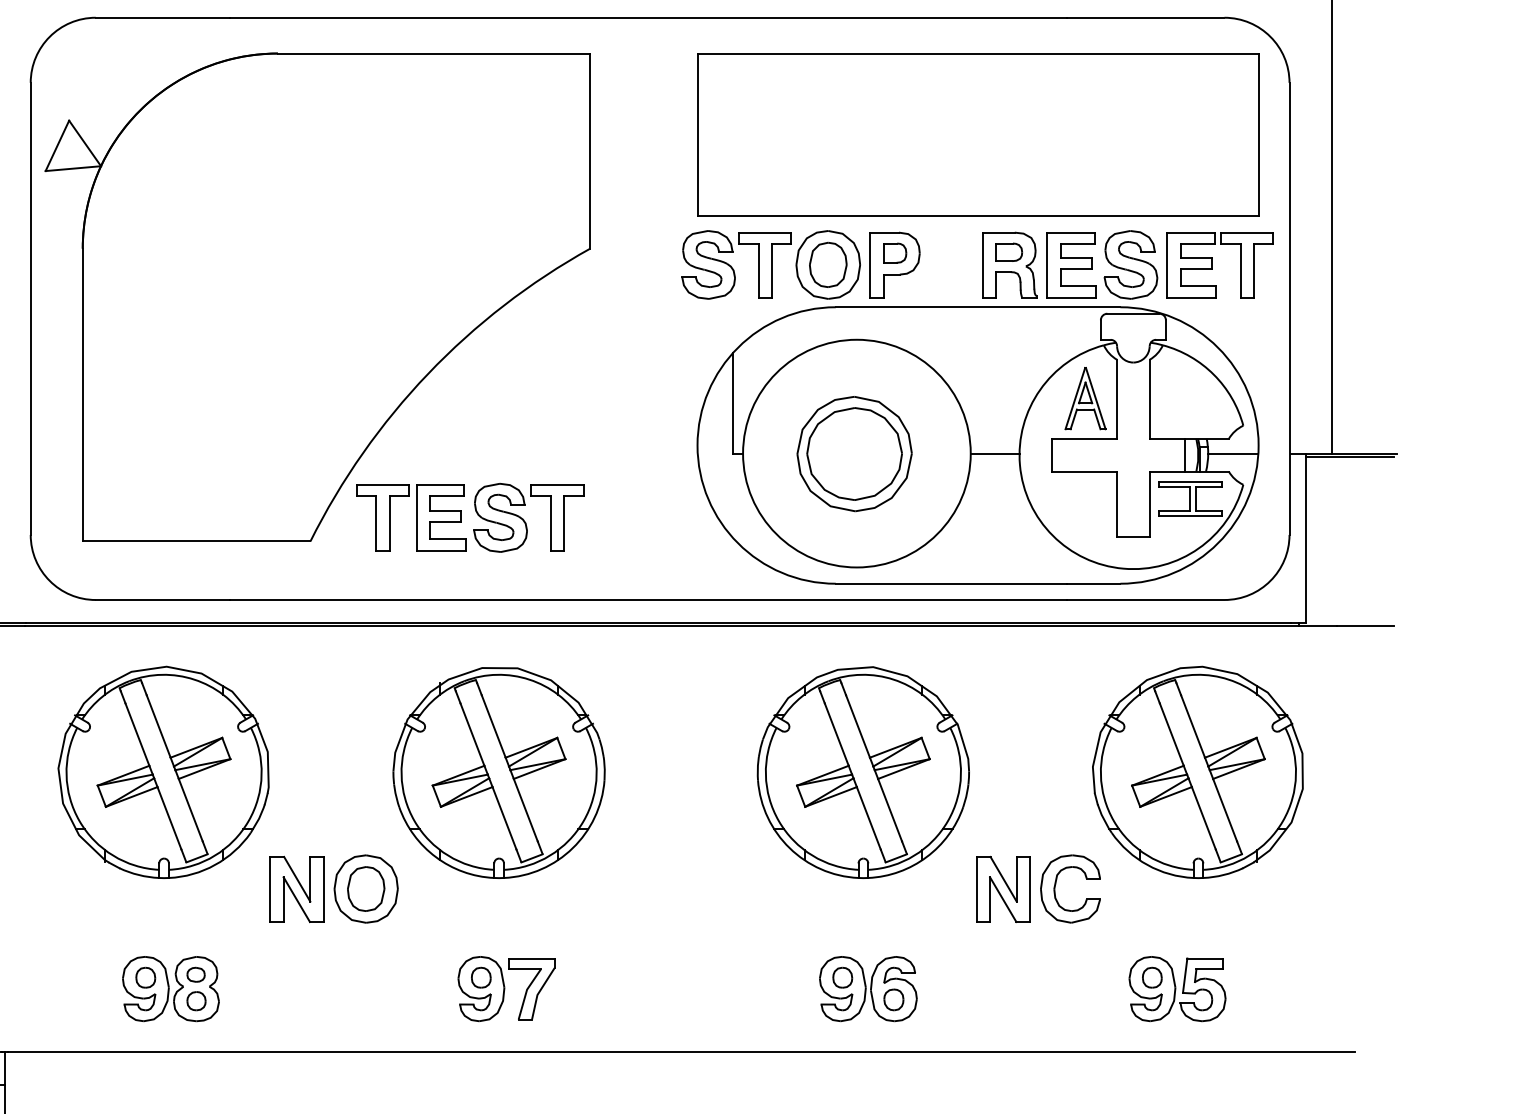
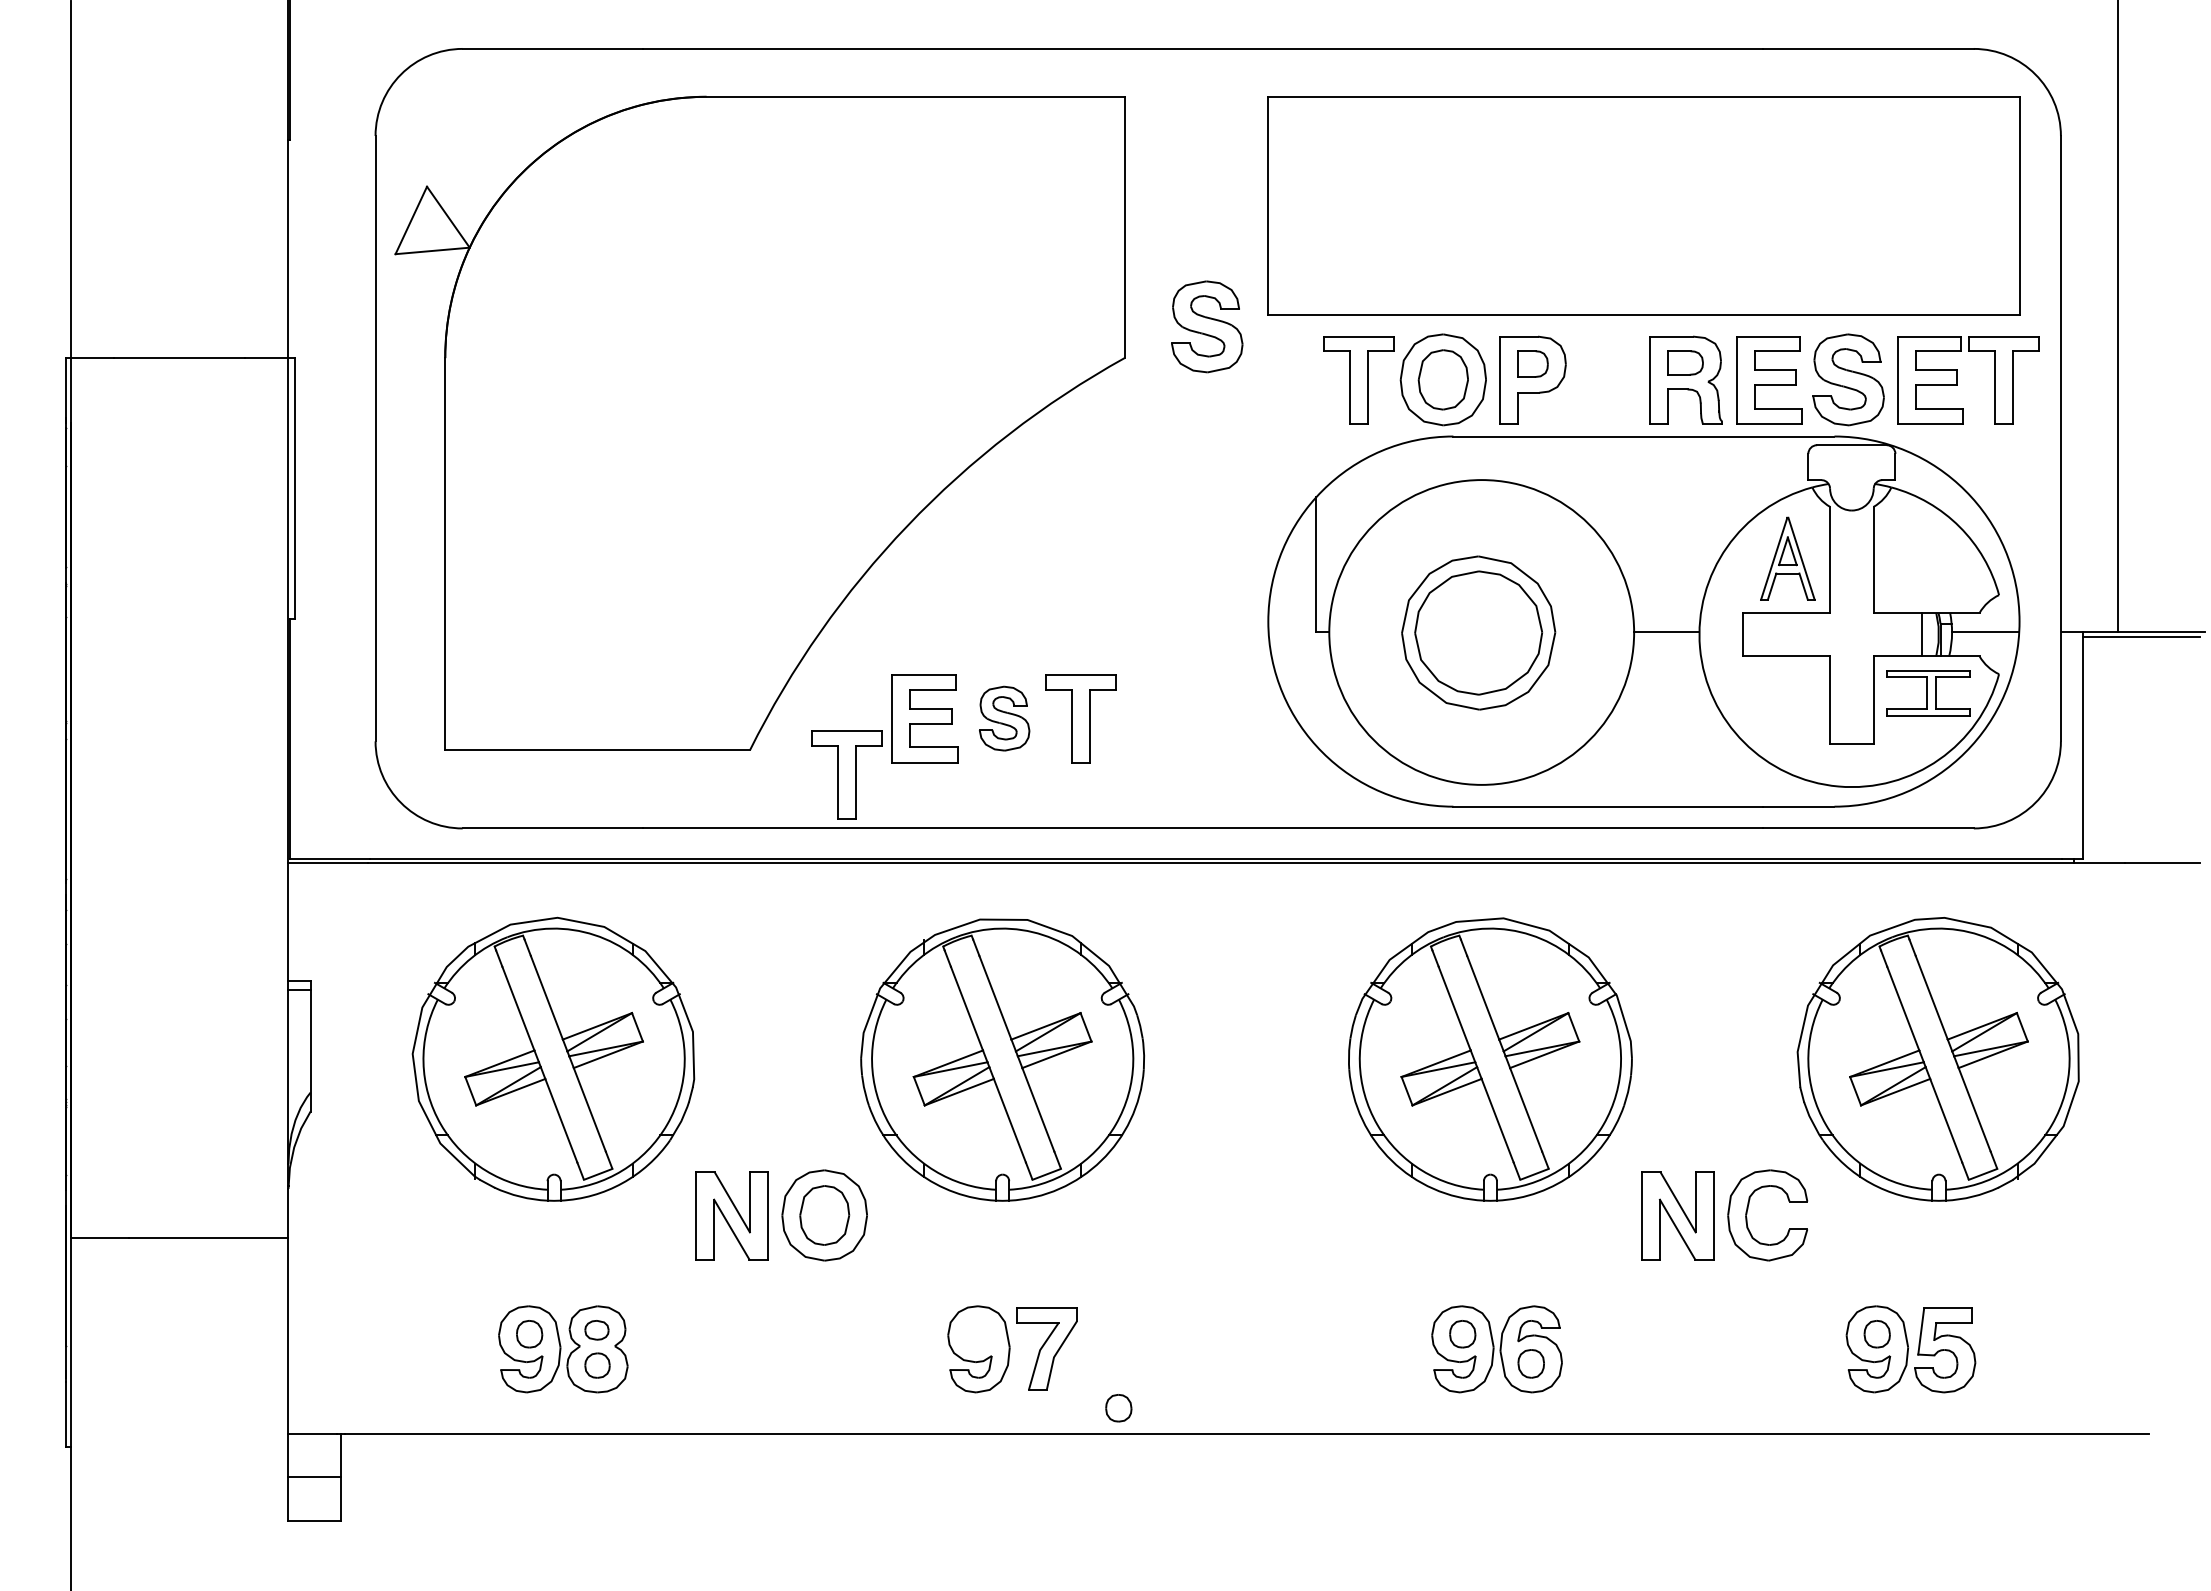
part: (708, 264) -> (1207, 326), moved
part: (382, 517) -> (846, 774), moved
part: (500, 517) -> (1004, 718), size x0.7
part: (481, 977) -> (1118, 1408), moved

